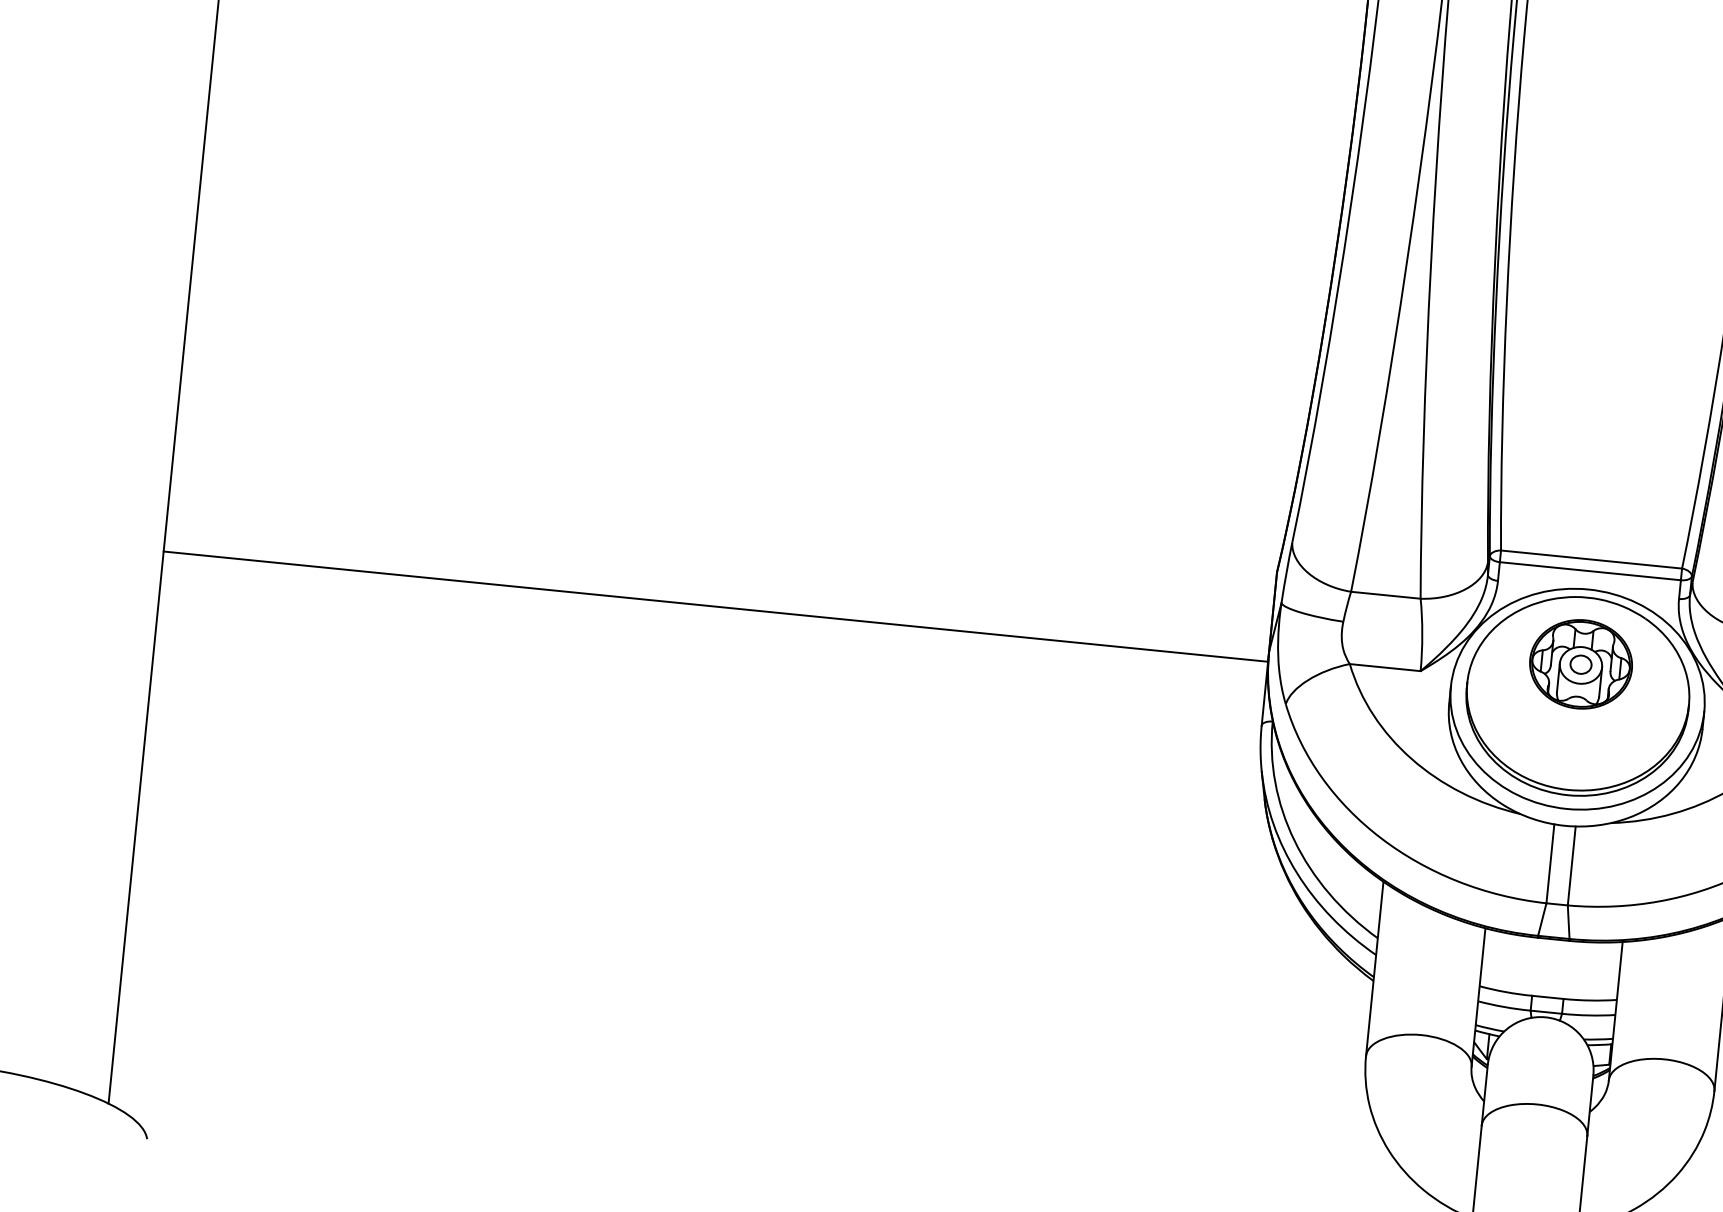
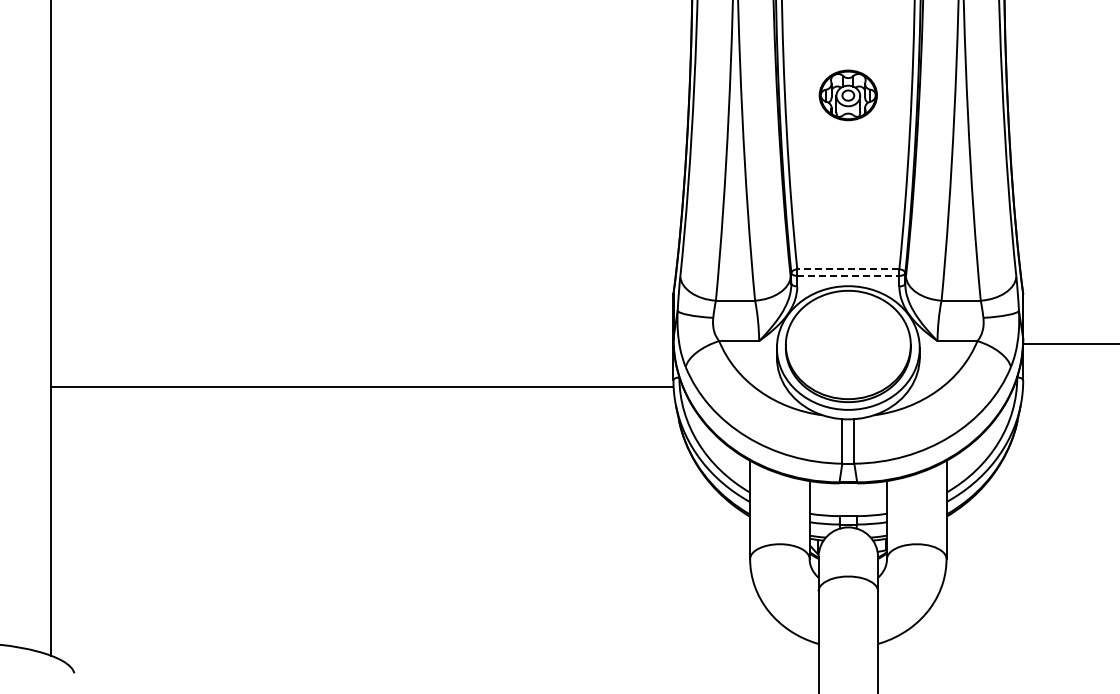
line: (1590, 559) -> (847, 269), solid -> dashed
line: (1590, 570) -> (848, 275), solid -> dashed
line: (714, 606) -> (361, 387), moved
part: (1579, 664) -> (847, 95), moved

